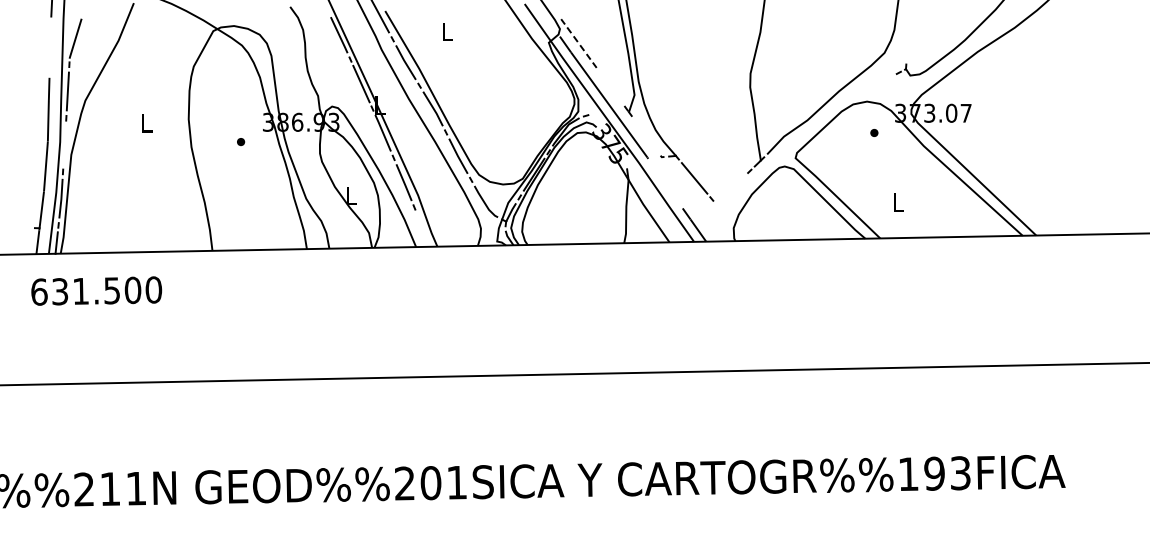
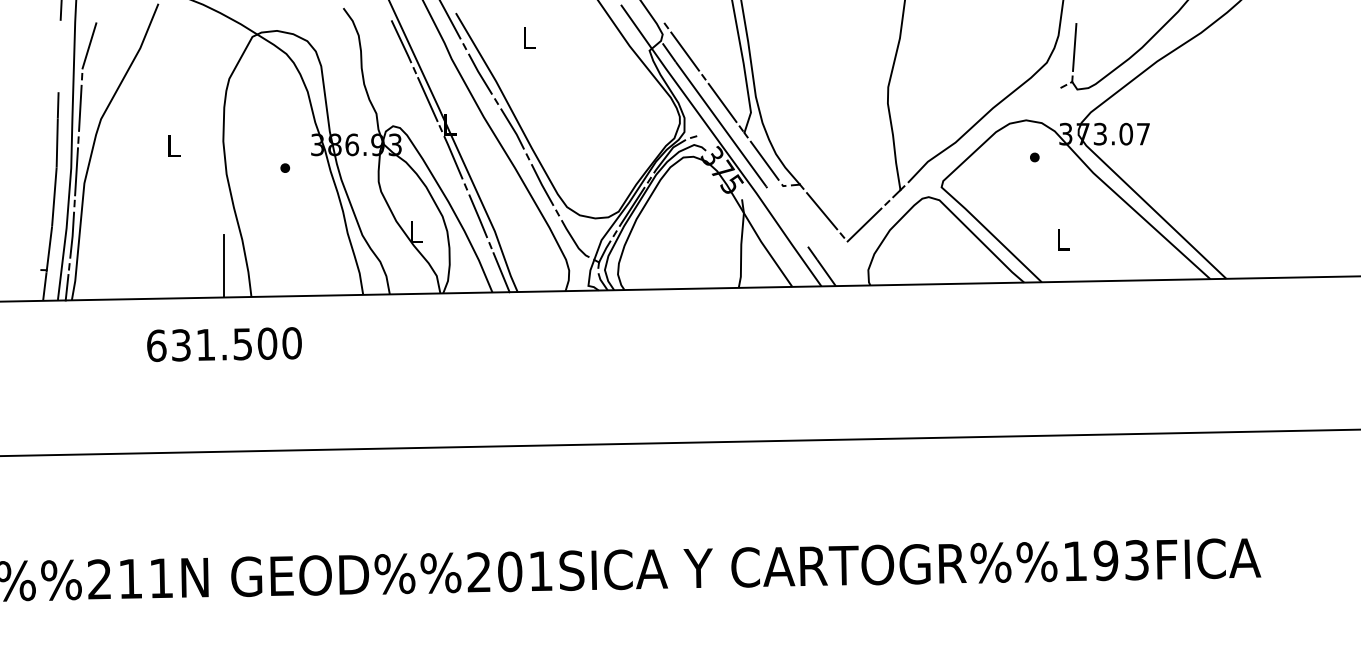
line: (907, 39) -> (1074, 46), added
line: (578, 43) -> (684, 51), dashed -> solid
line: (610, 86) -> (722, 102), added
line: (645, 135) -> (763, 160), added
line: (64, 144) -> (76, 171), added
line: (730, 189) -> (864, 224), added
line: (189, 224) -> (224, 265), added
line: (423, 229) -> (501, 271), added
text: (96, 290) -> (224, 343), moved

